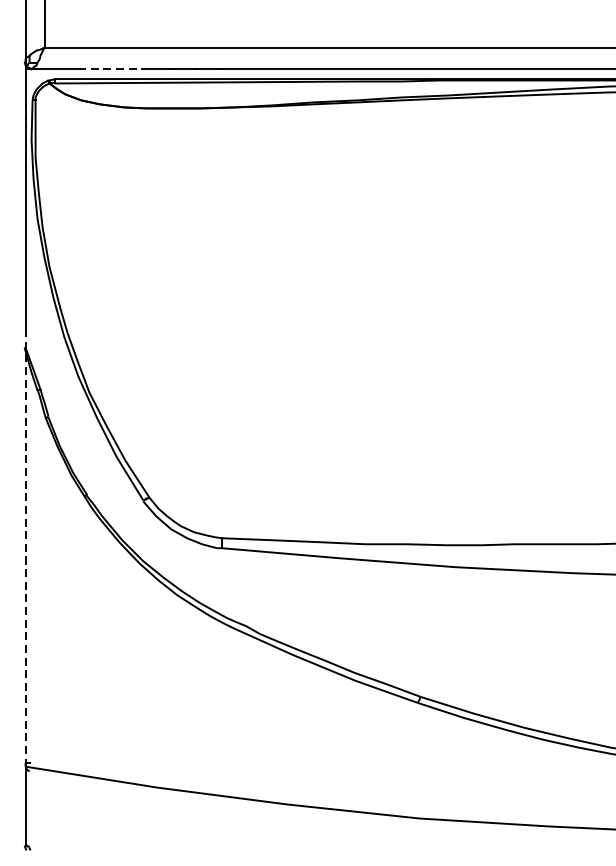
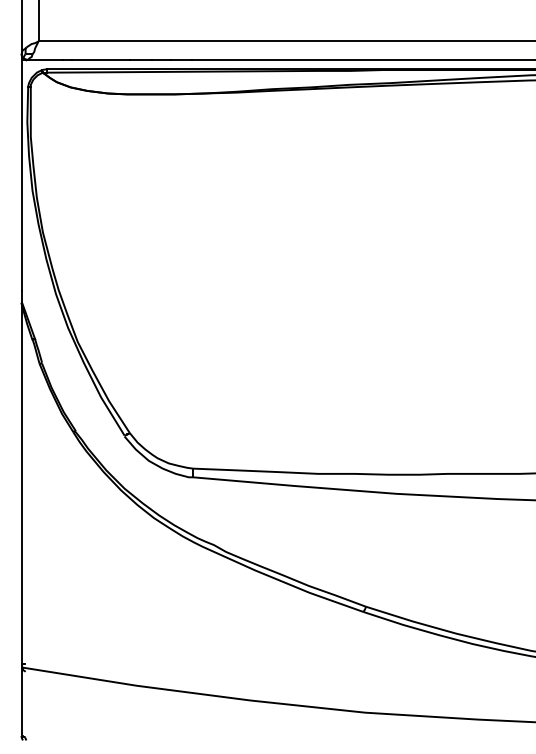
line: (116, 68) -> (101, 59), dashed -> solid
line: (26, 549) -> (22, 478), dashed -> solid

